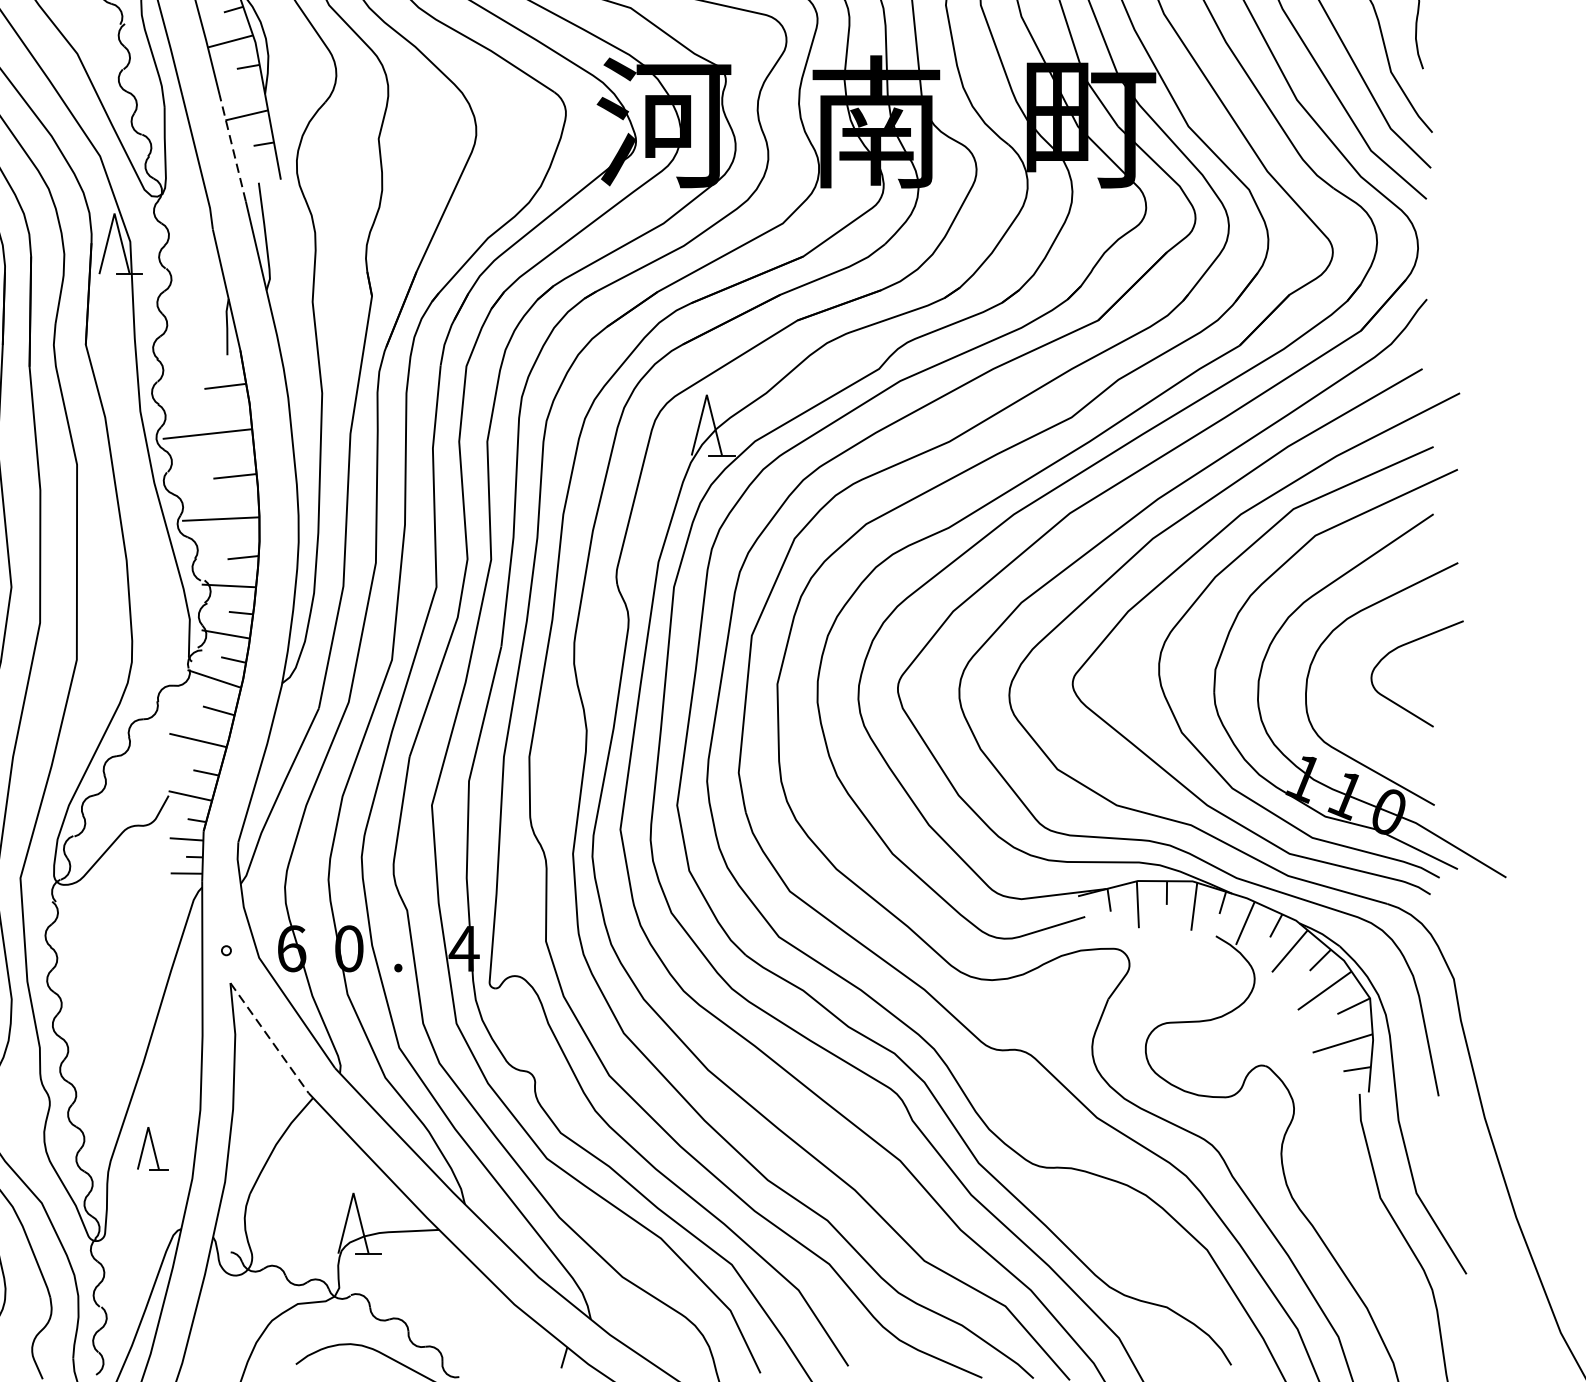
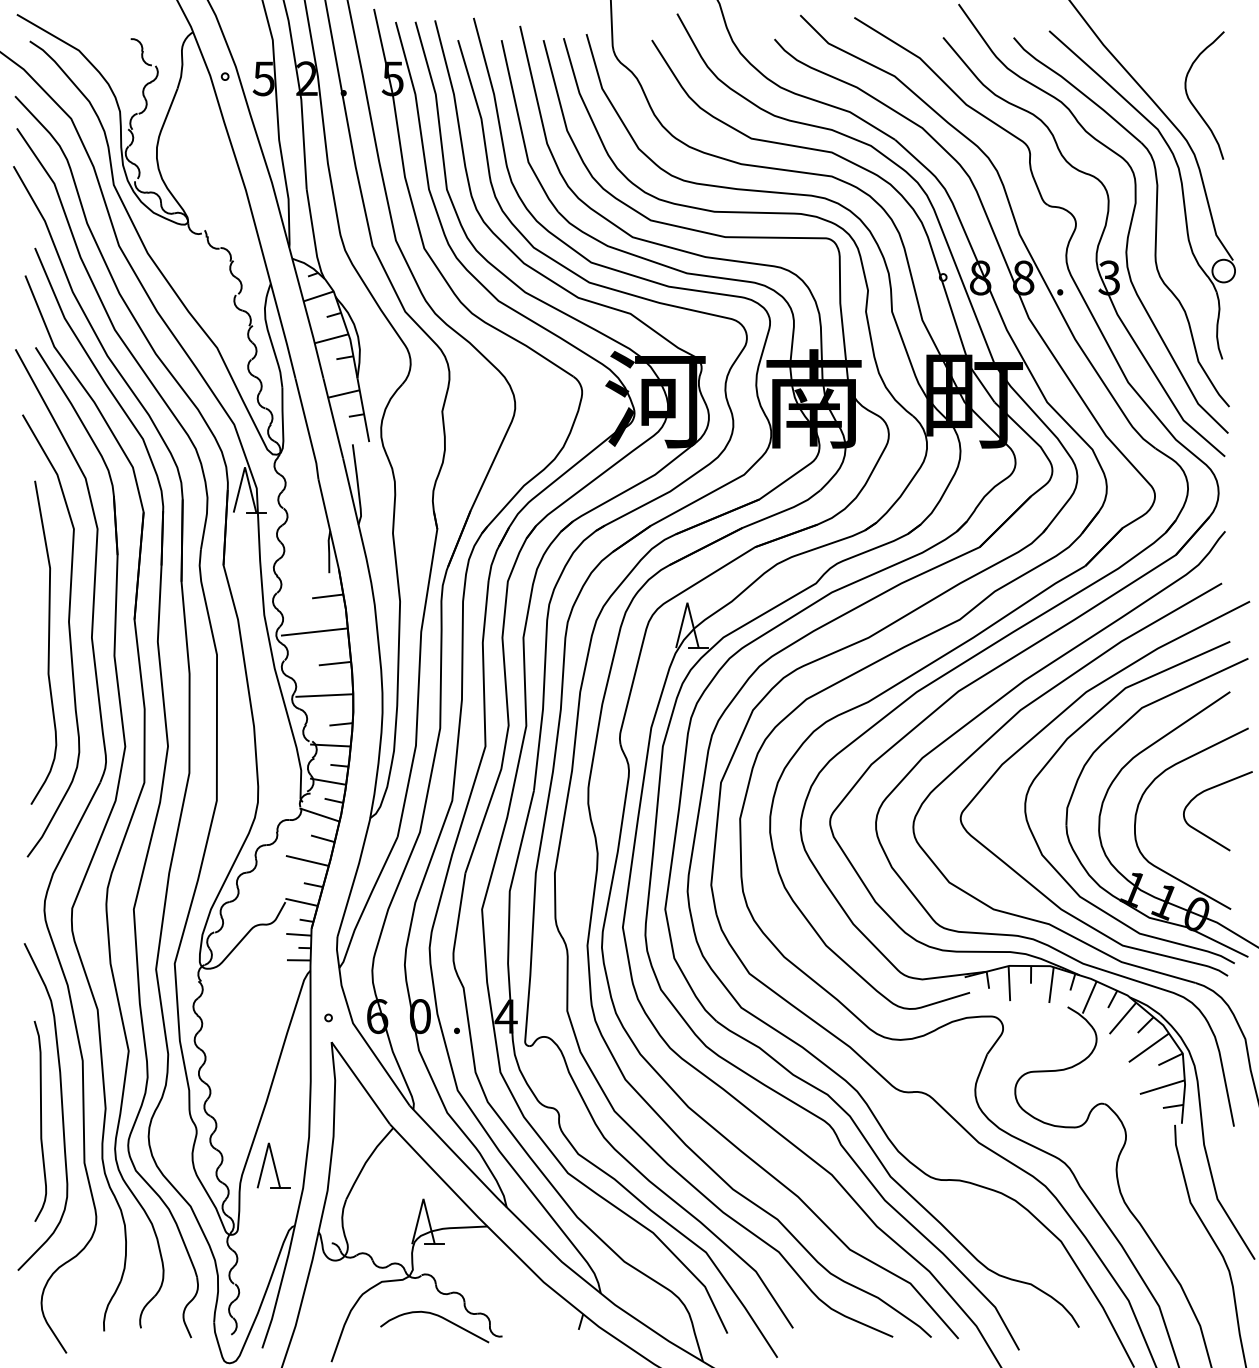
line: (233, 148) -> (333, 418), dashed -> solid
line: (270, 1038) -> (361, 1083), dashed -> solid
part: (152, 1148) -> (273, 1165), size x1.43

